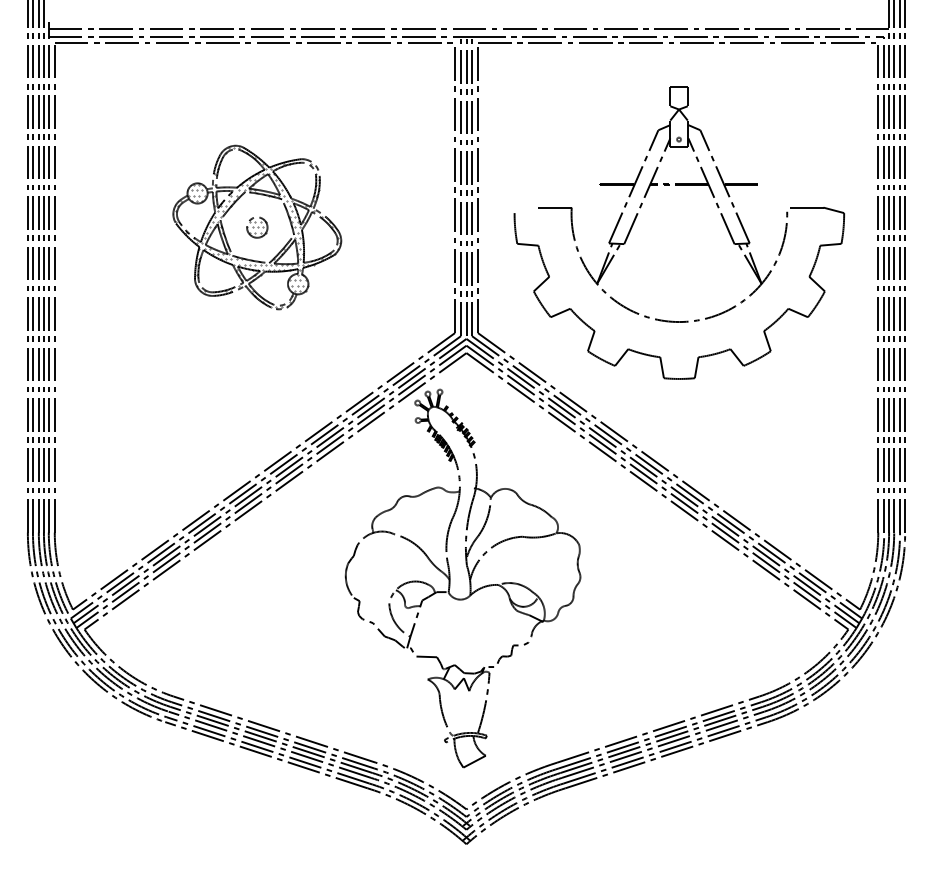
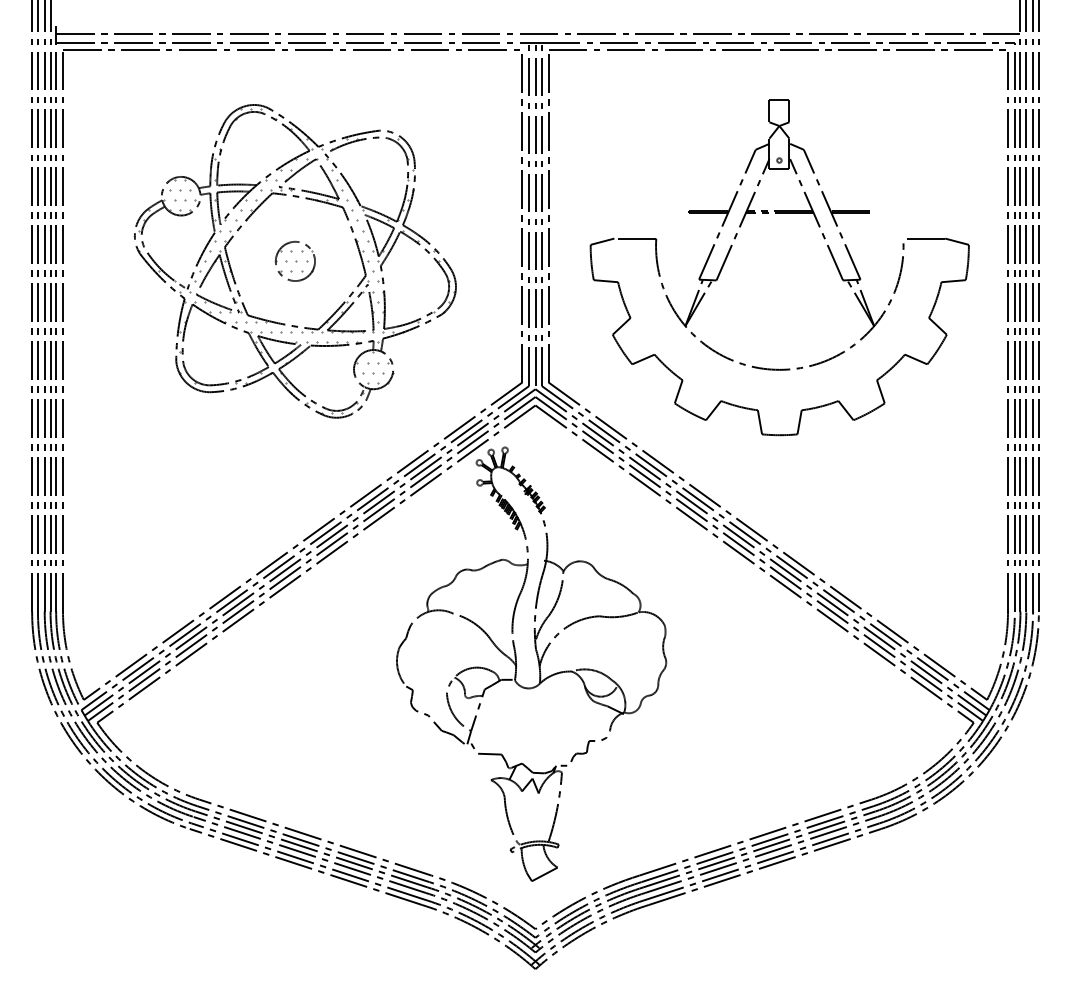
line: (524, 210) -> (602, 241), added
part: (257, 227) -> (295, 261), size x1.67

